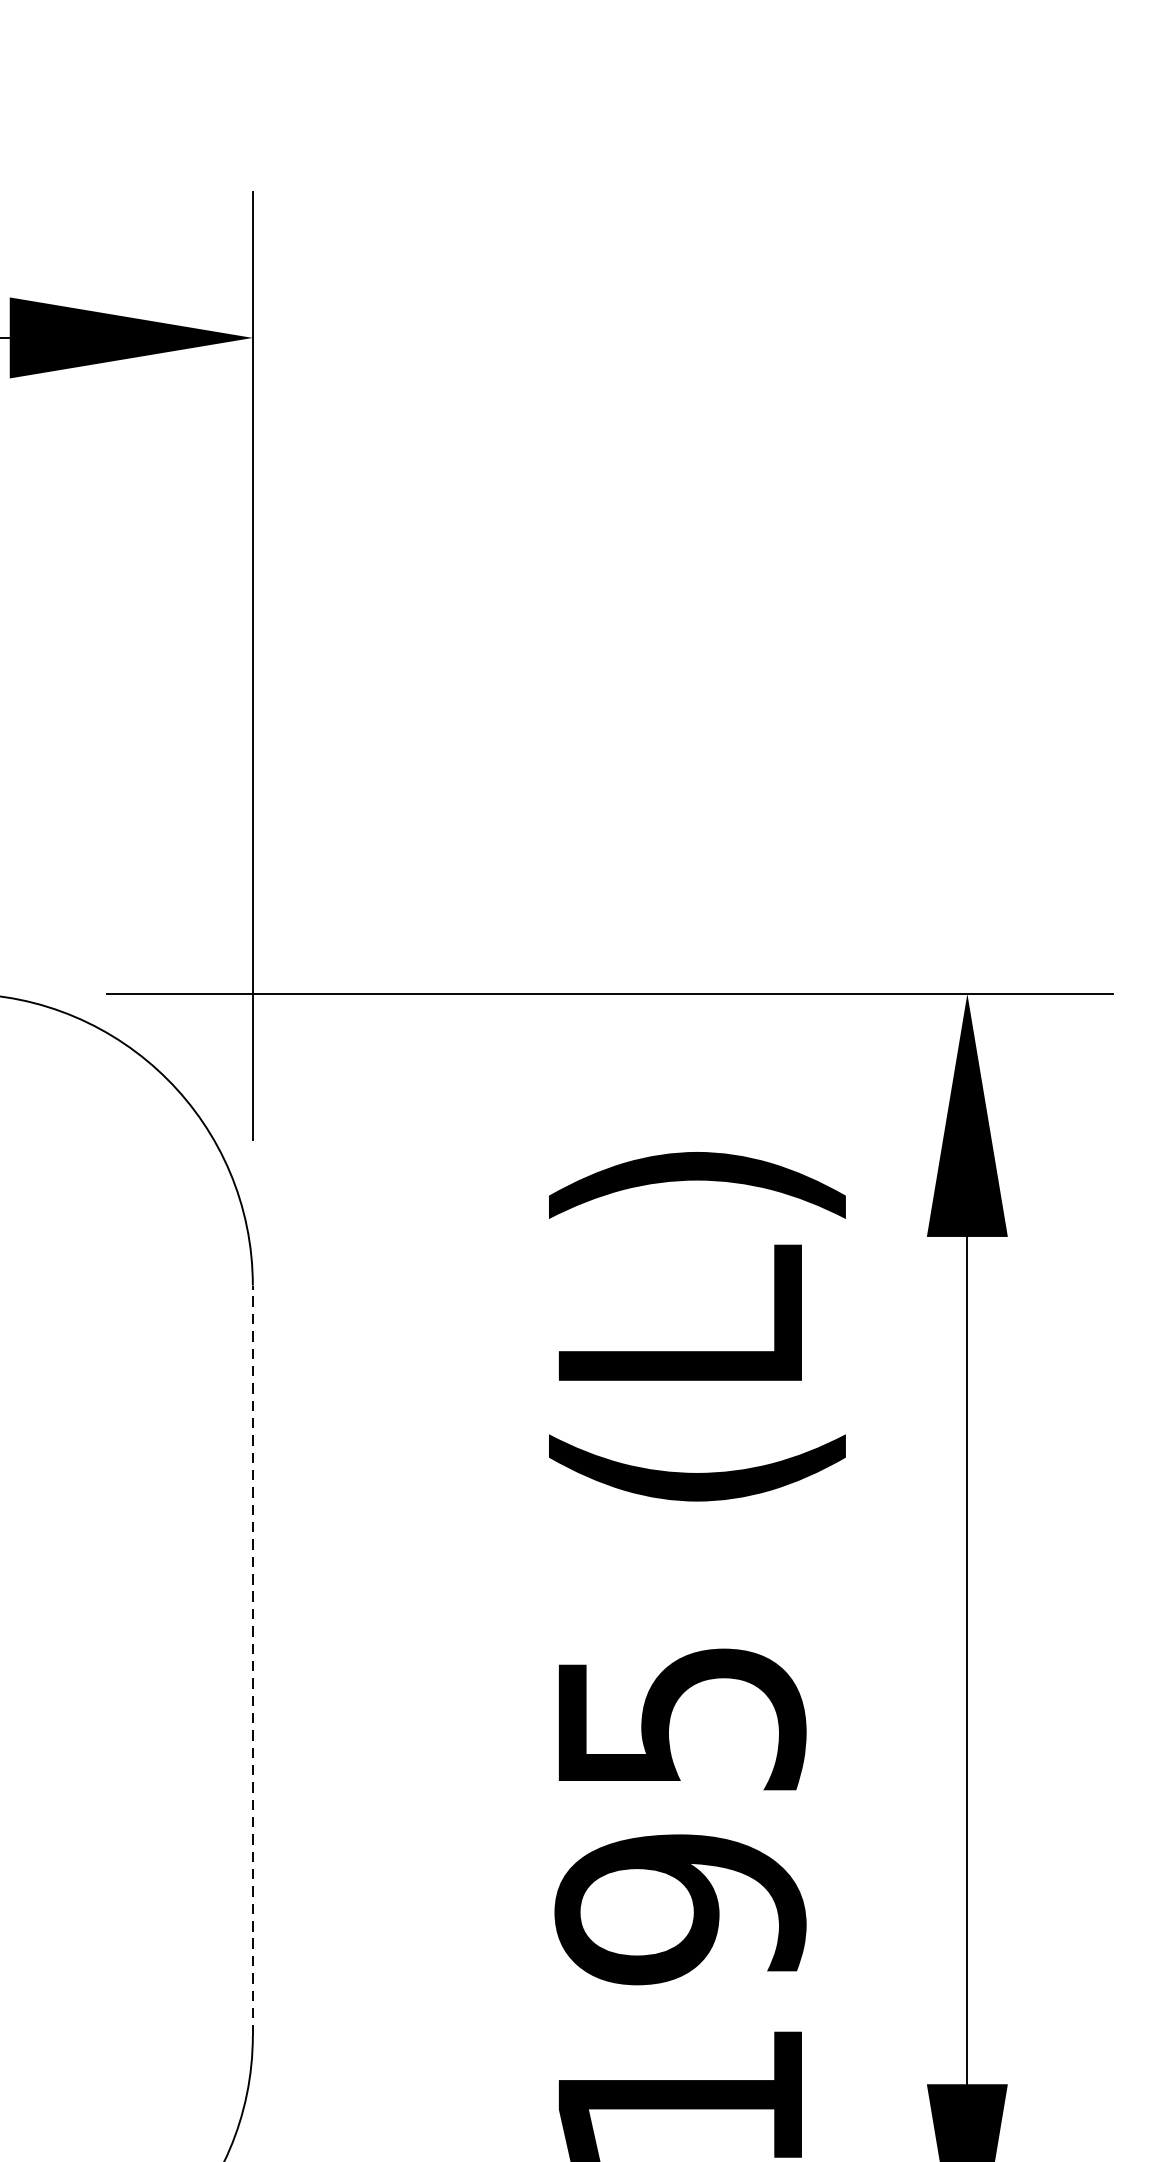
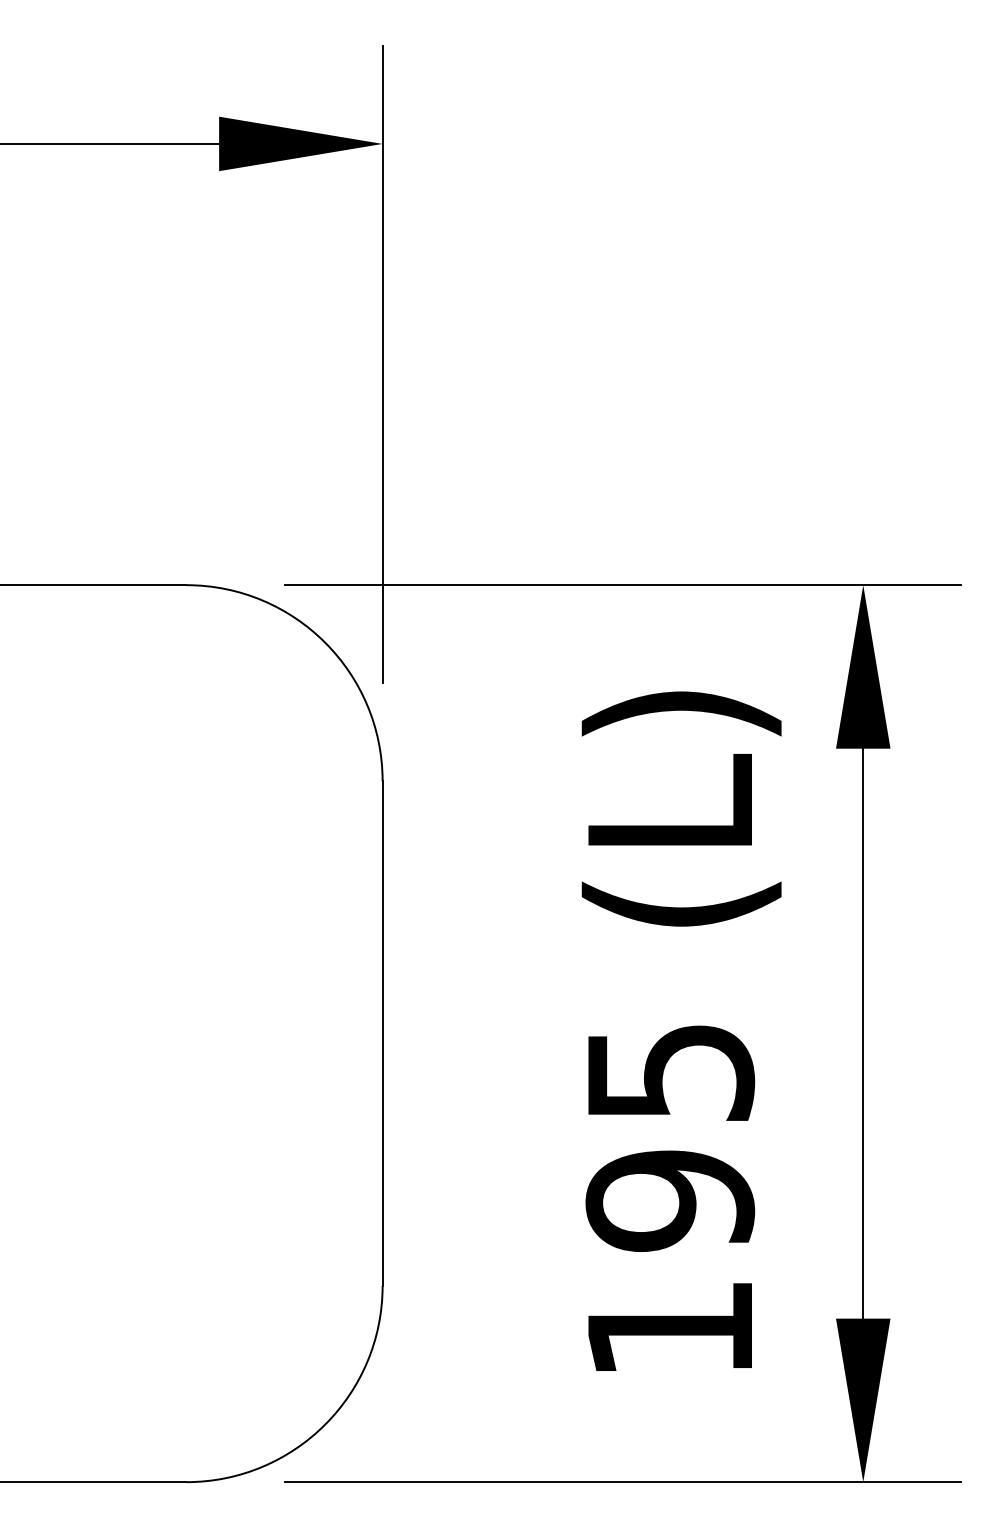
line: (252, 1660) -> (382, 1033), dashed -> solid

